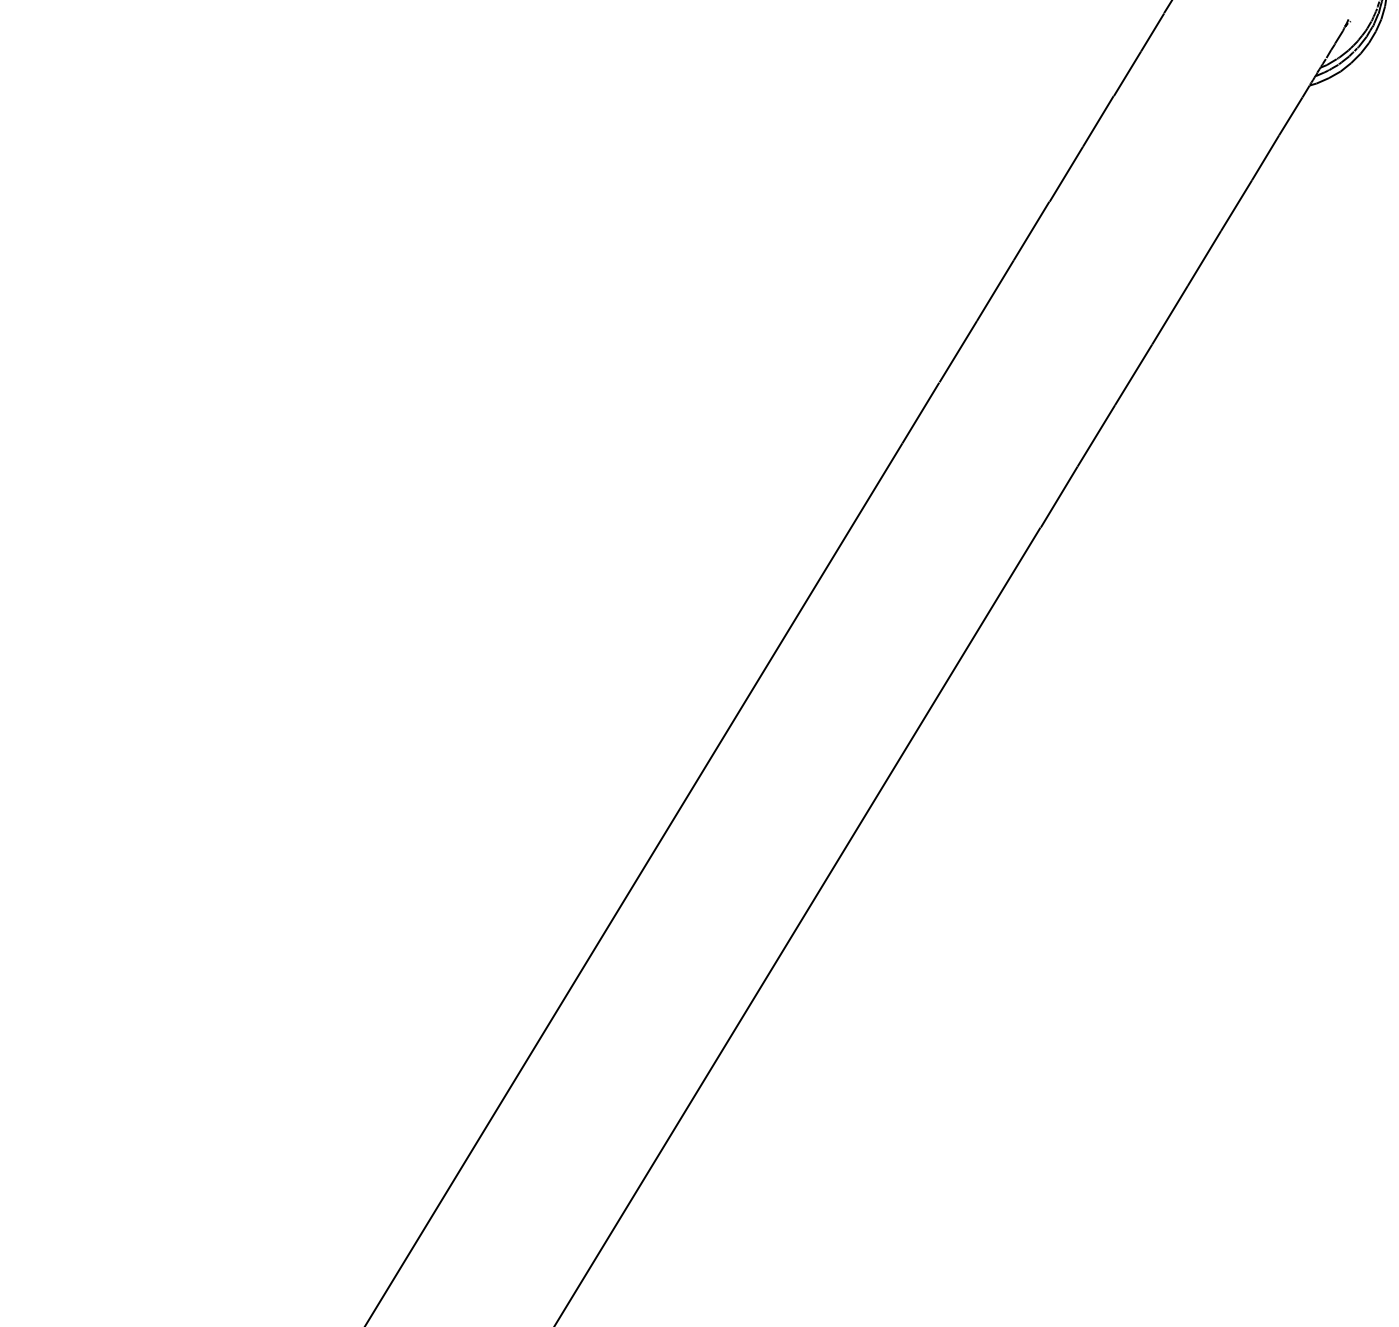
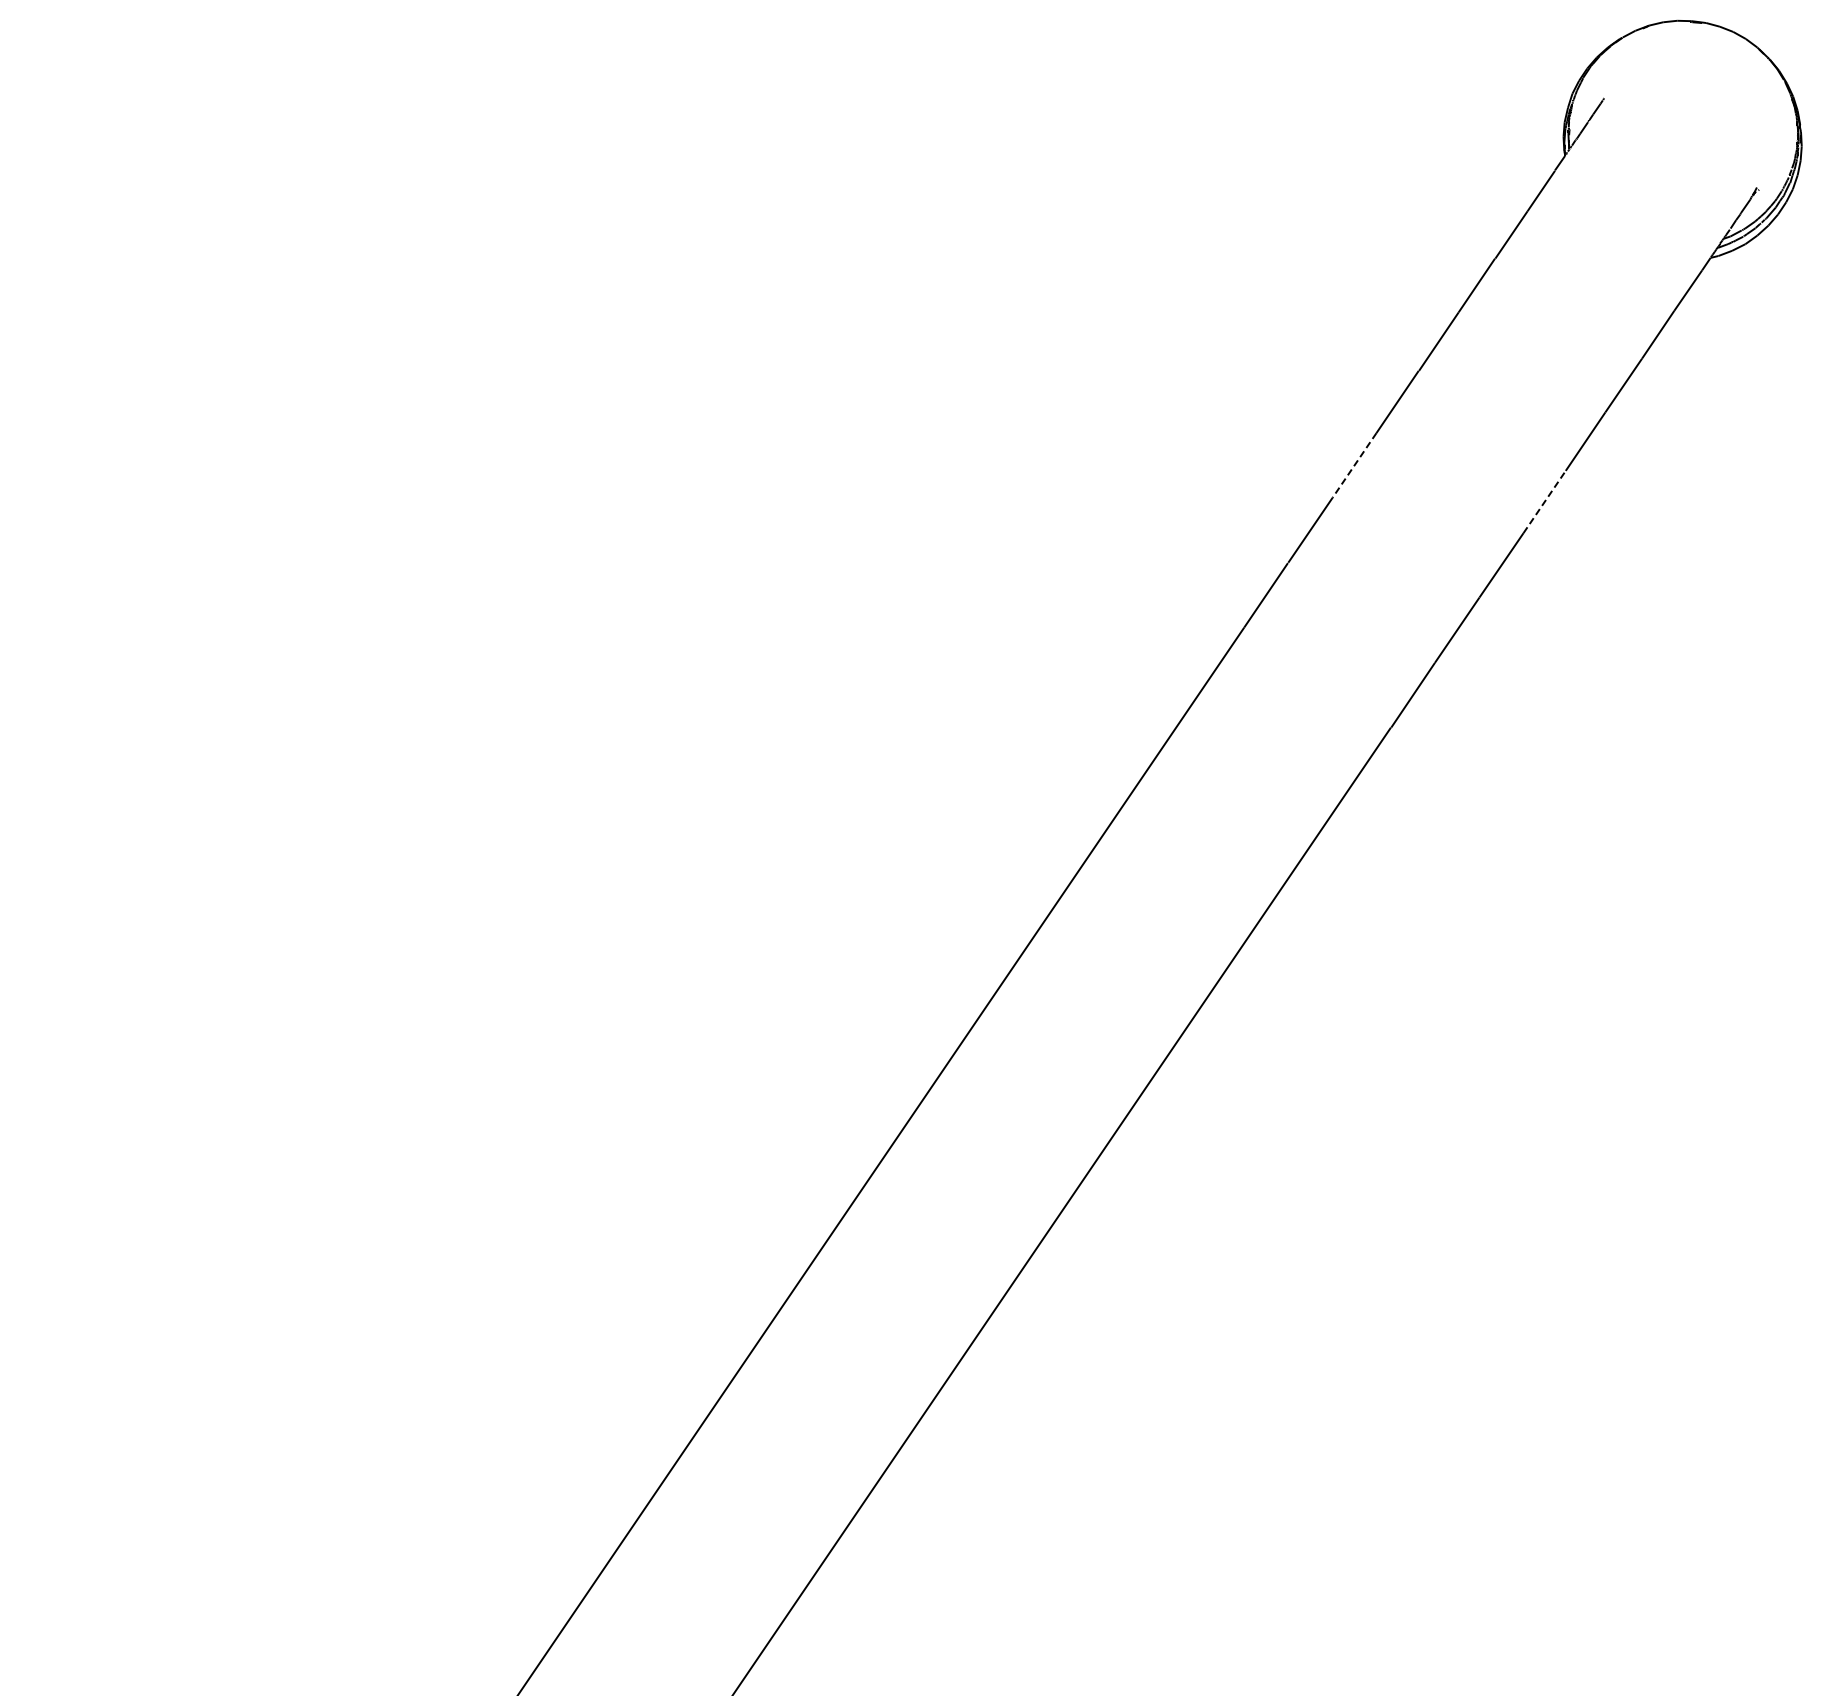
line: (995, 290) -> (1354, 465), solid -> dashed
line: (1169, 315) -> (1544, 502), solid -> dashed

